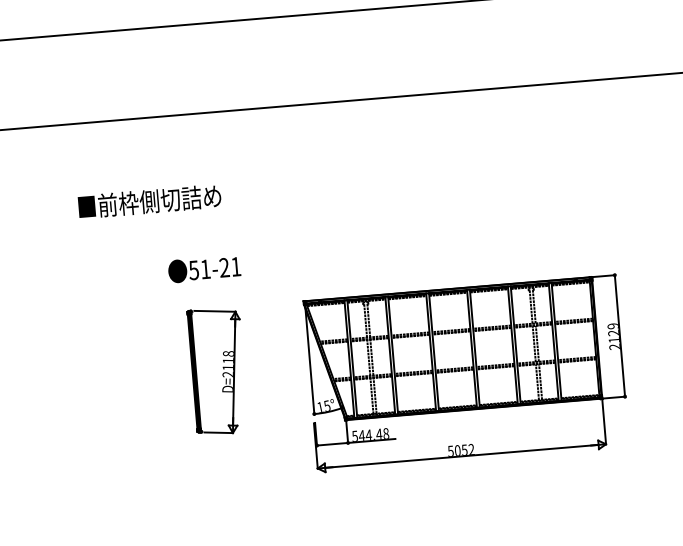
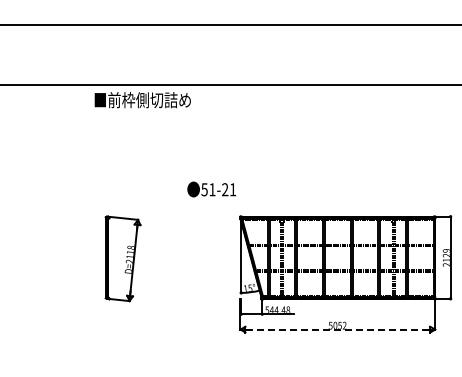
text: (149, 202) -> (142, 100), moved
text: (204, 269) -> (211, 189), moved
part: (217, 370) -> (122, 258), moved
line: (461, 456) -> (337, 329), solid -> dashed

